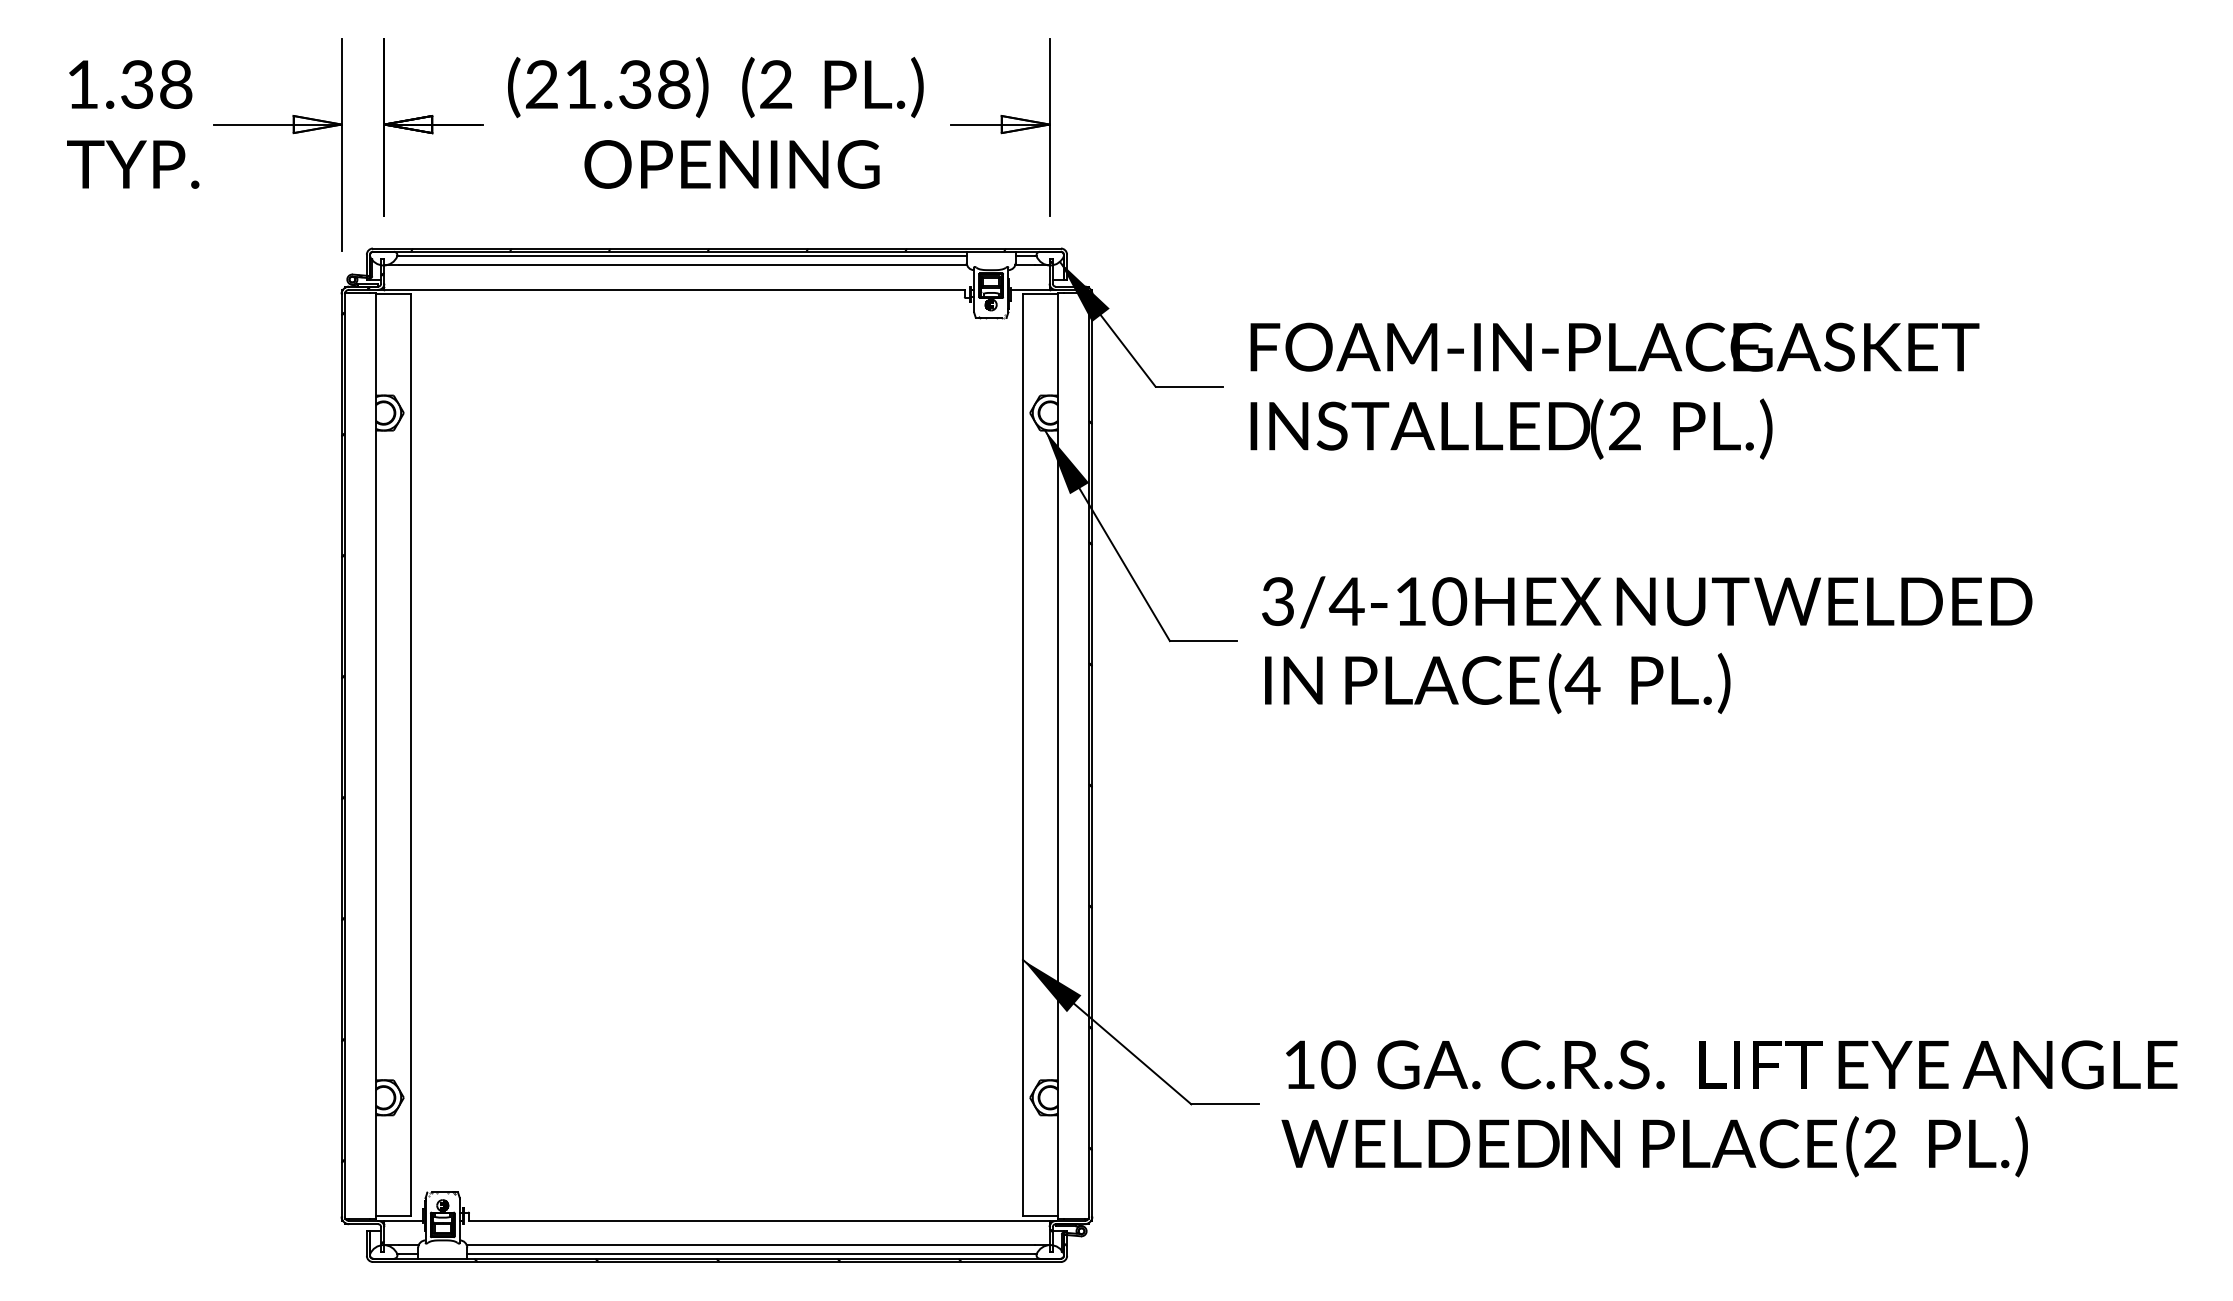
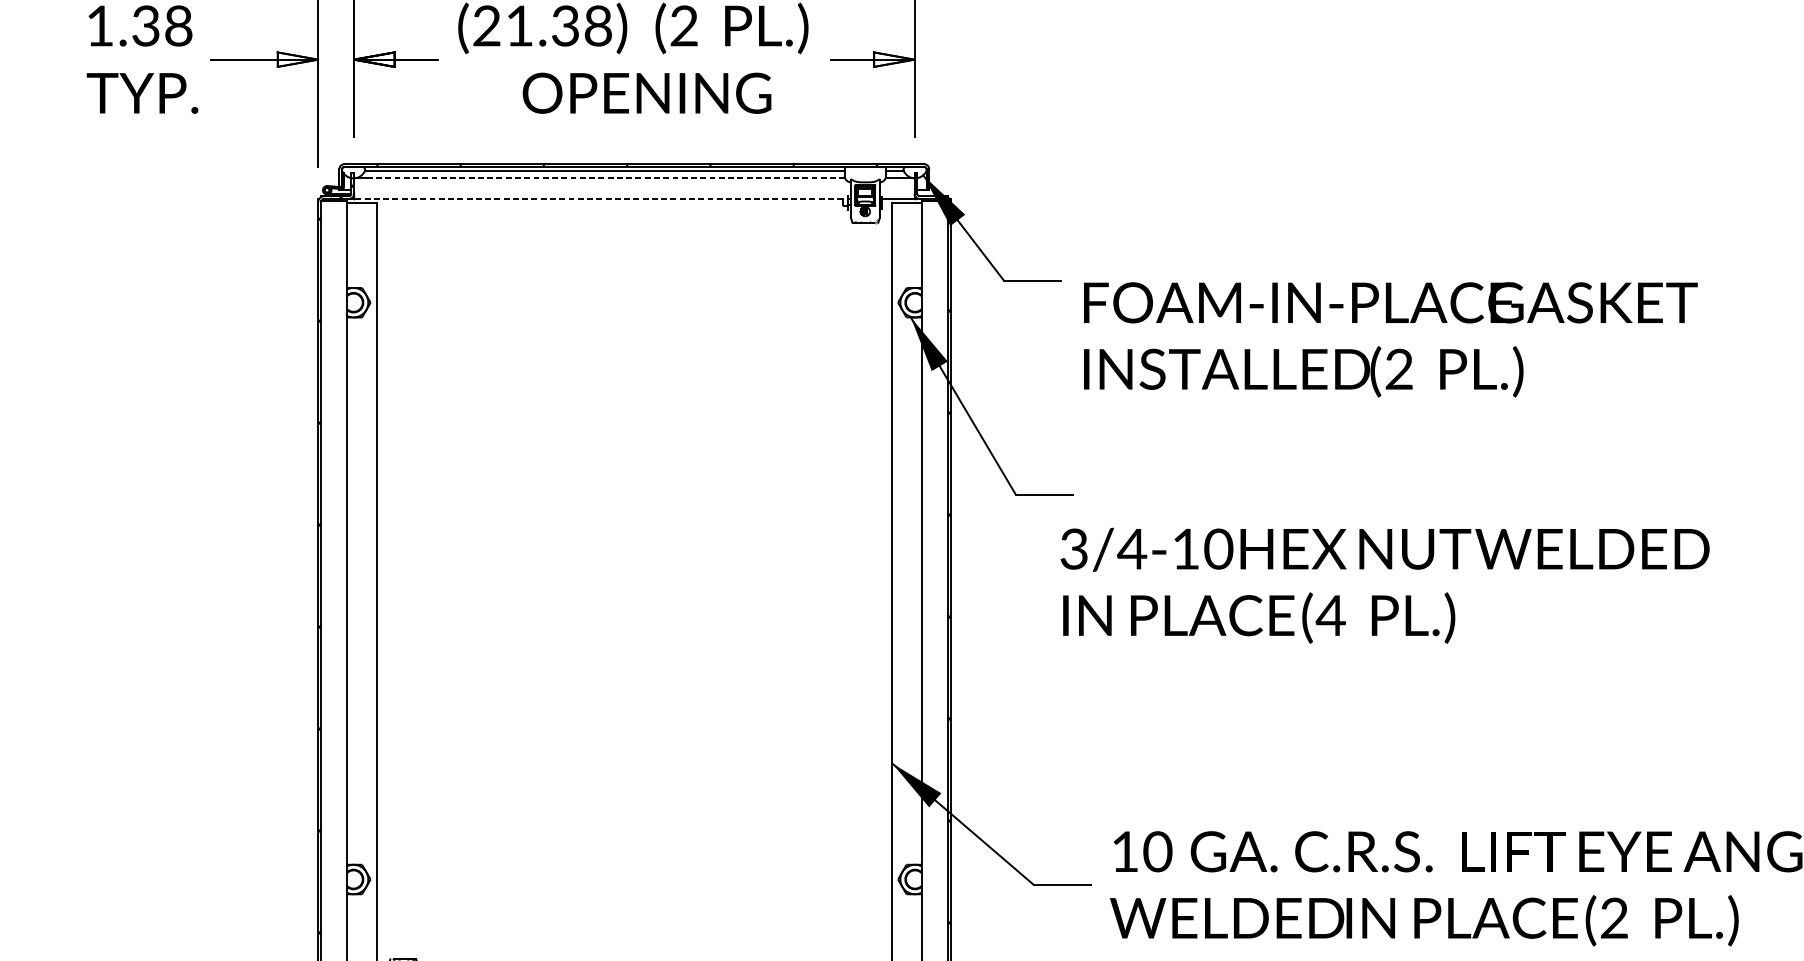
line: (683, 265) -> (606, 178), solid -> dashed
line: (674, 289) -> (598, 198), solid -> dashed
text: (1614, 390) -> (1390, 339), moved
text: (1647, 644) -> (1385, 585), moved

